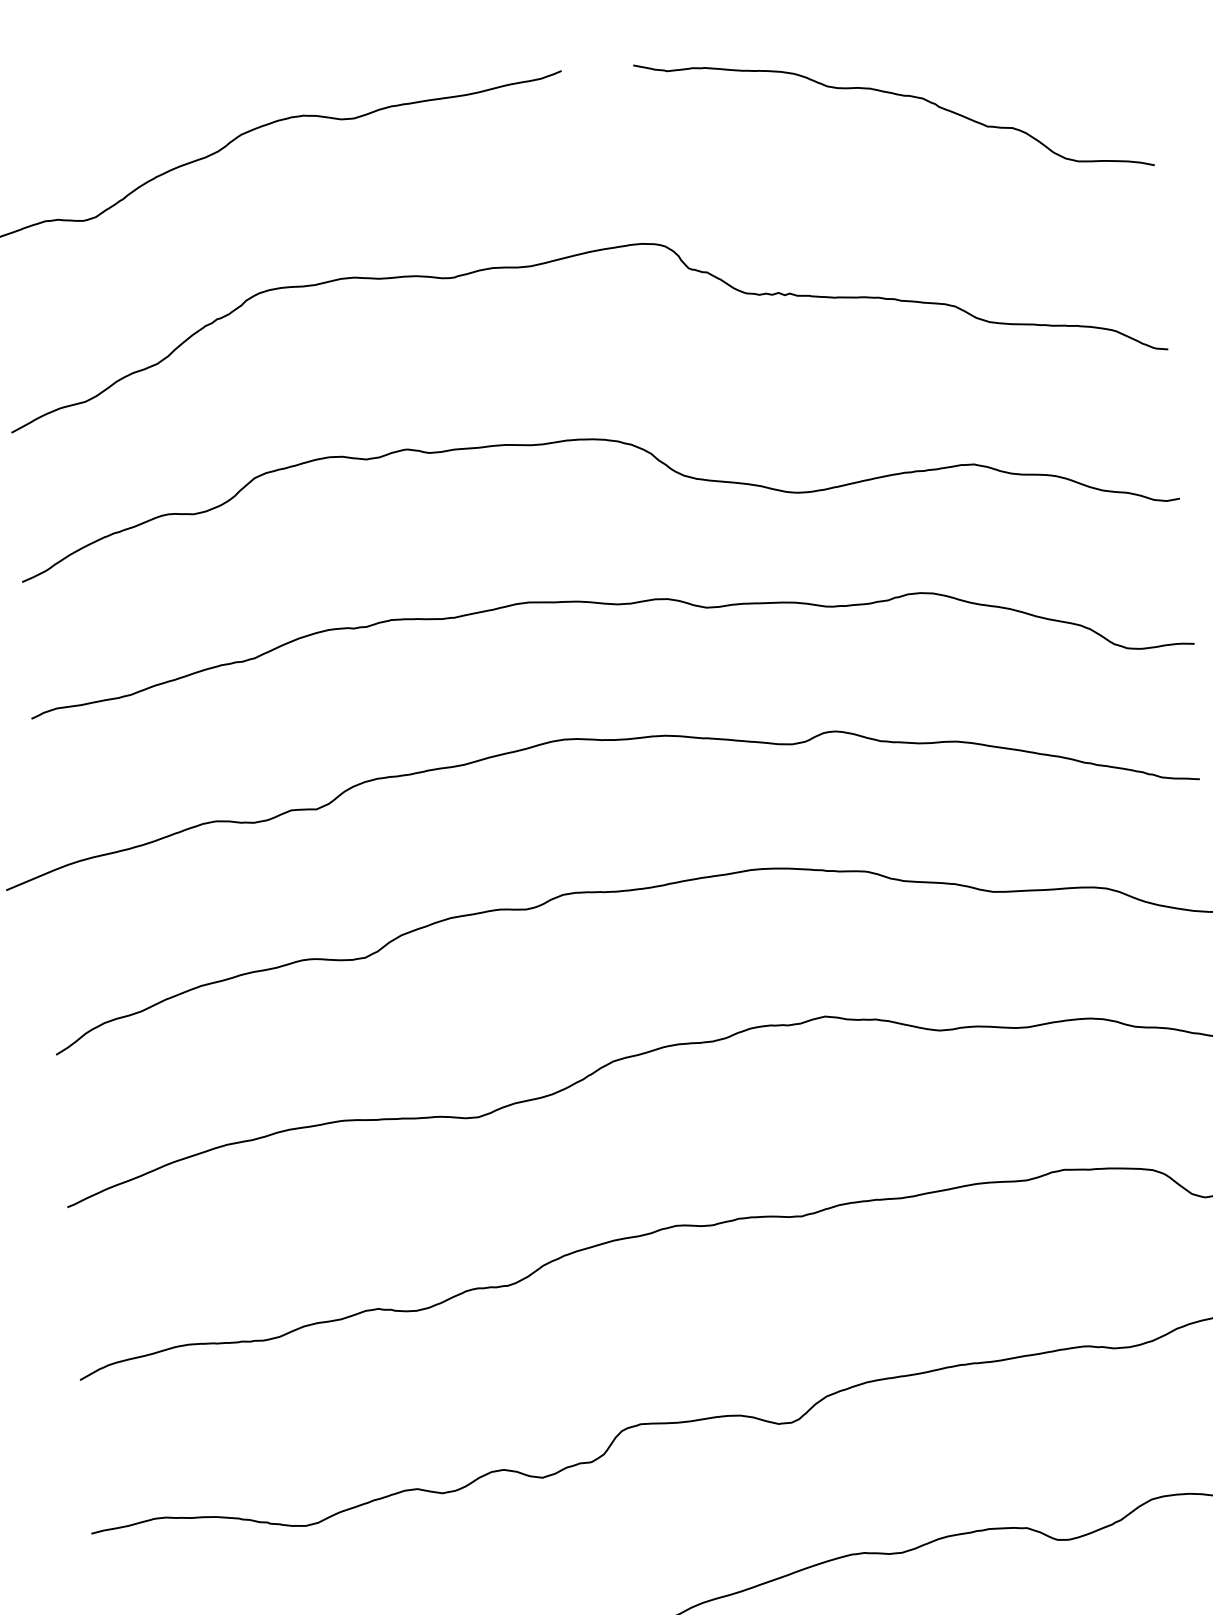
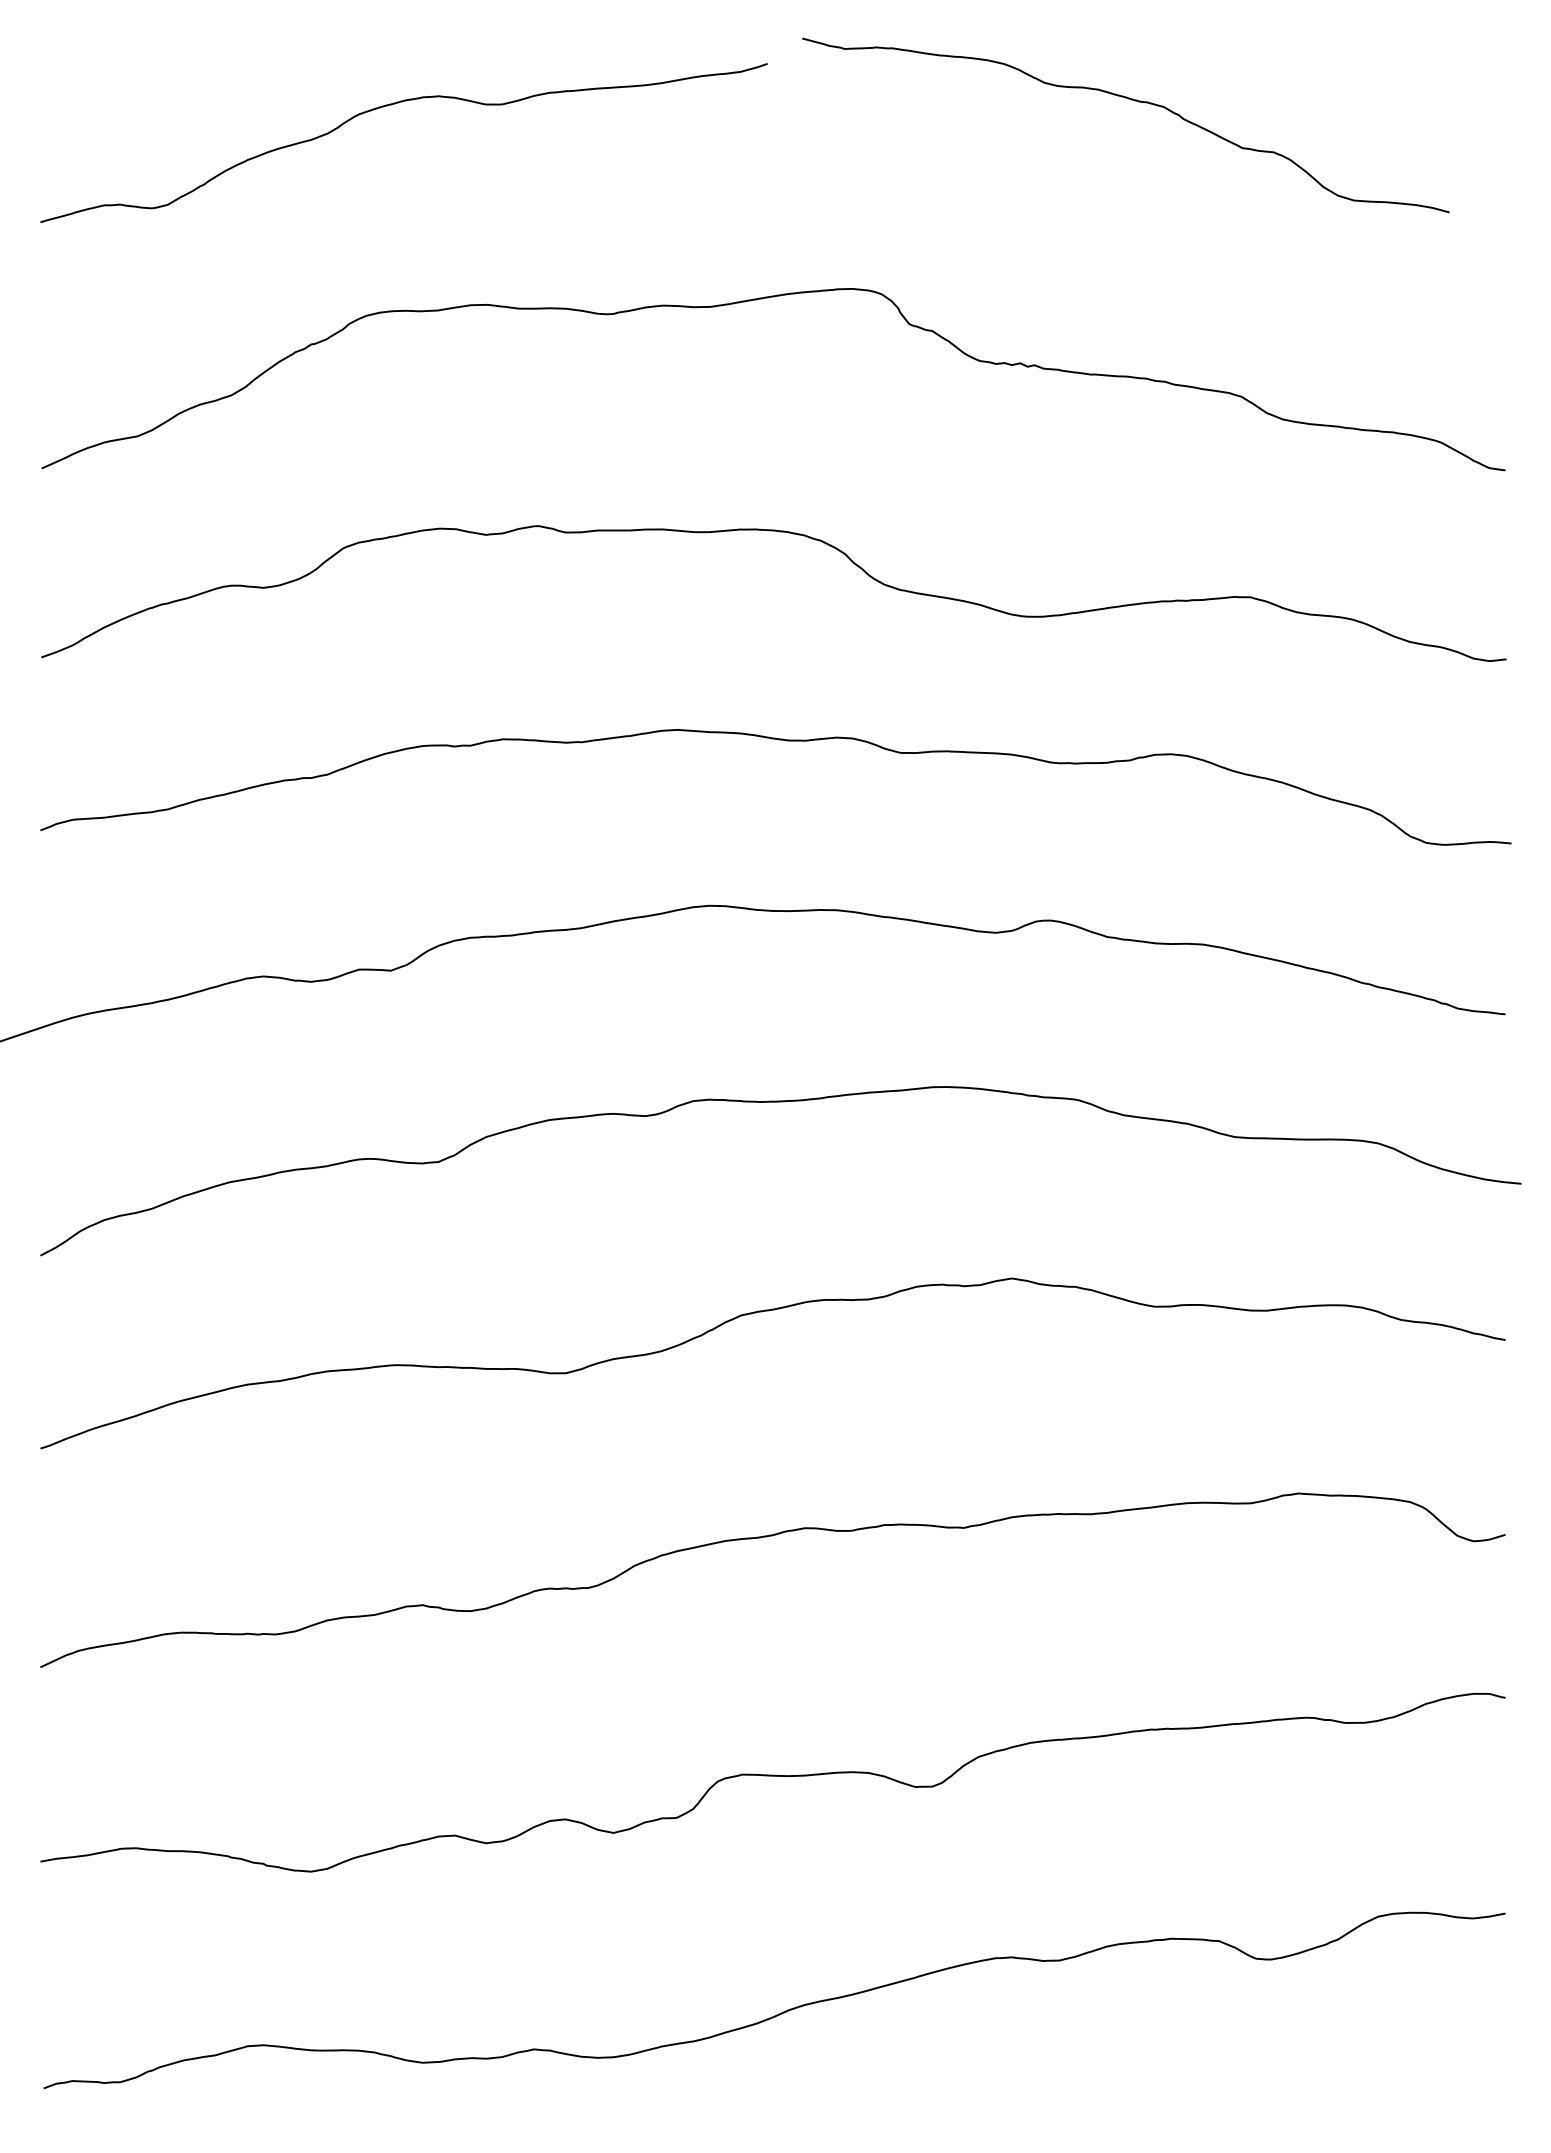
curve: (896, 95) -> (1131, 100), moved

